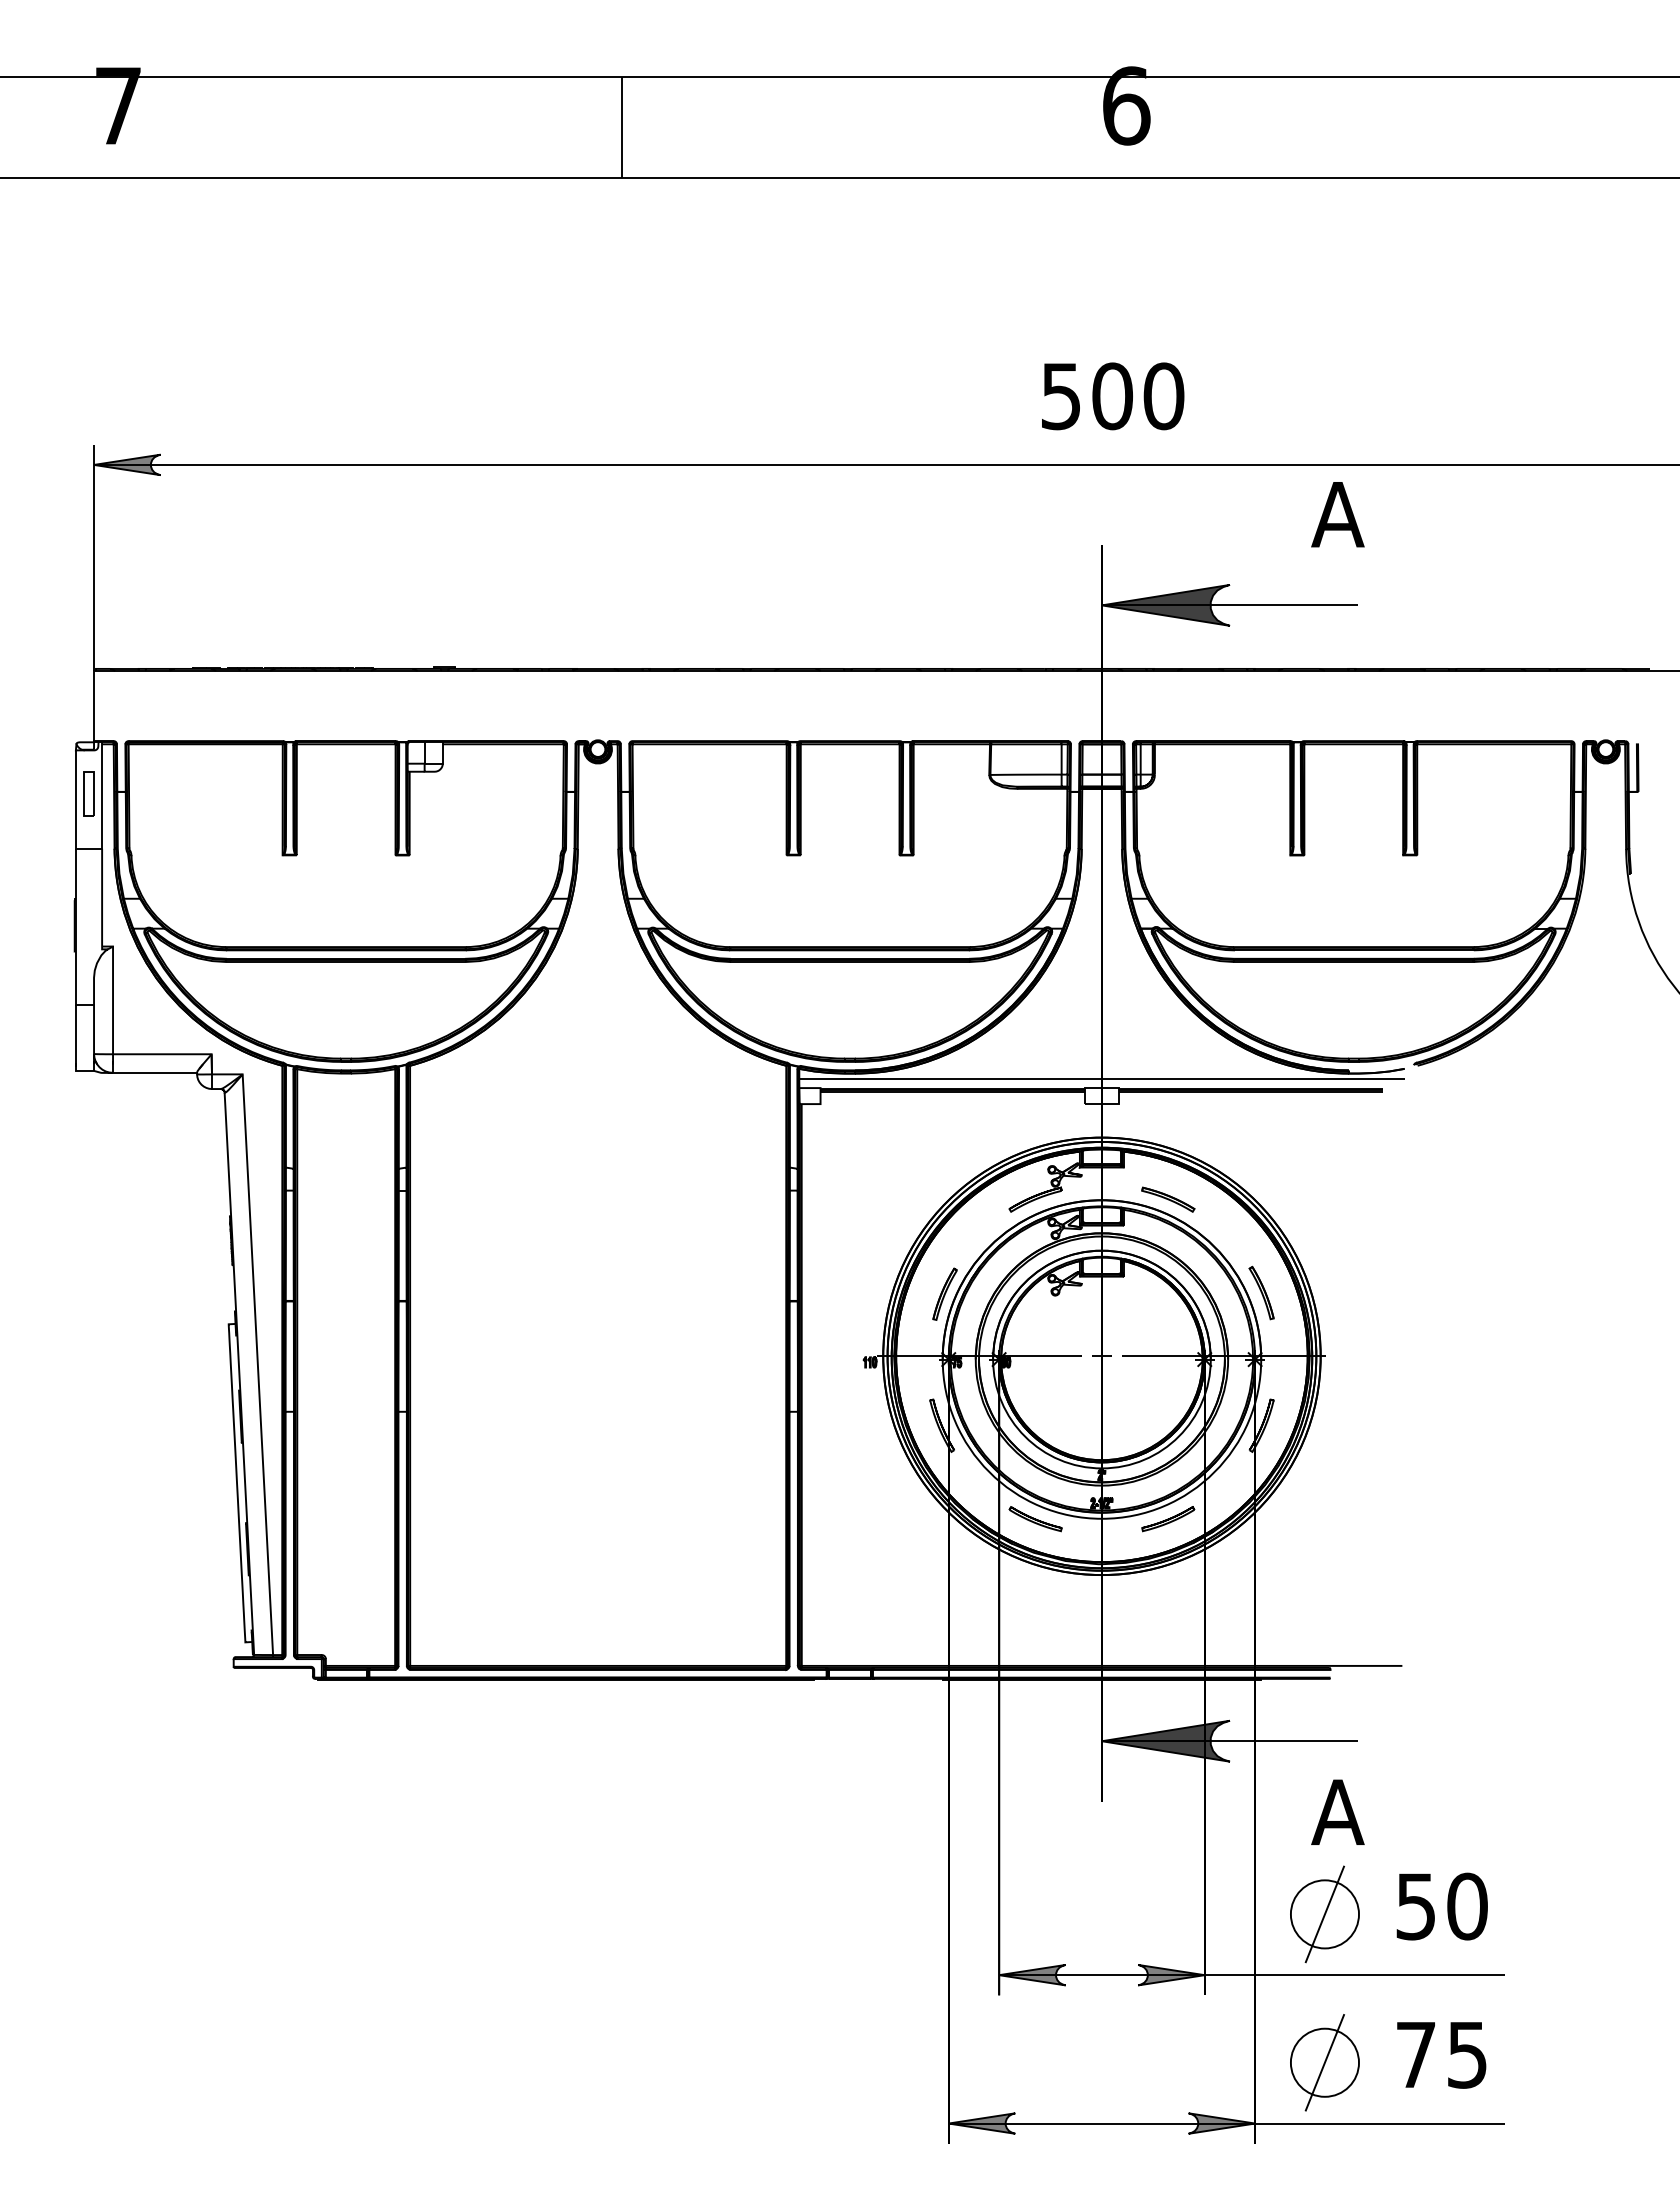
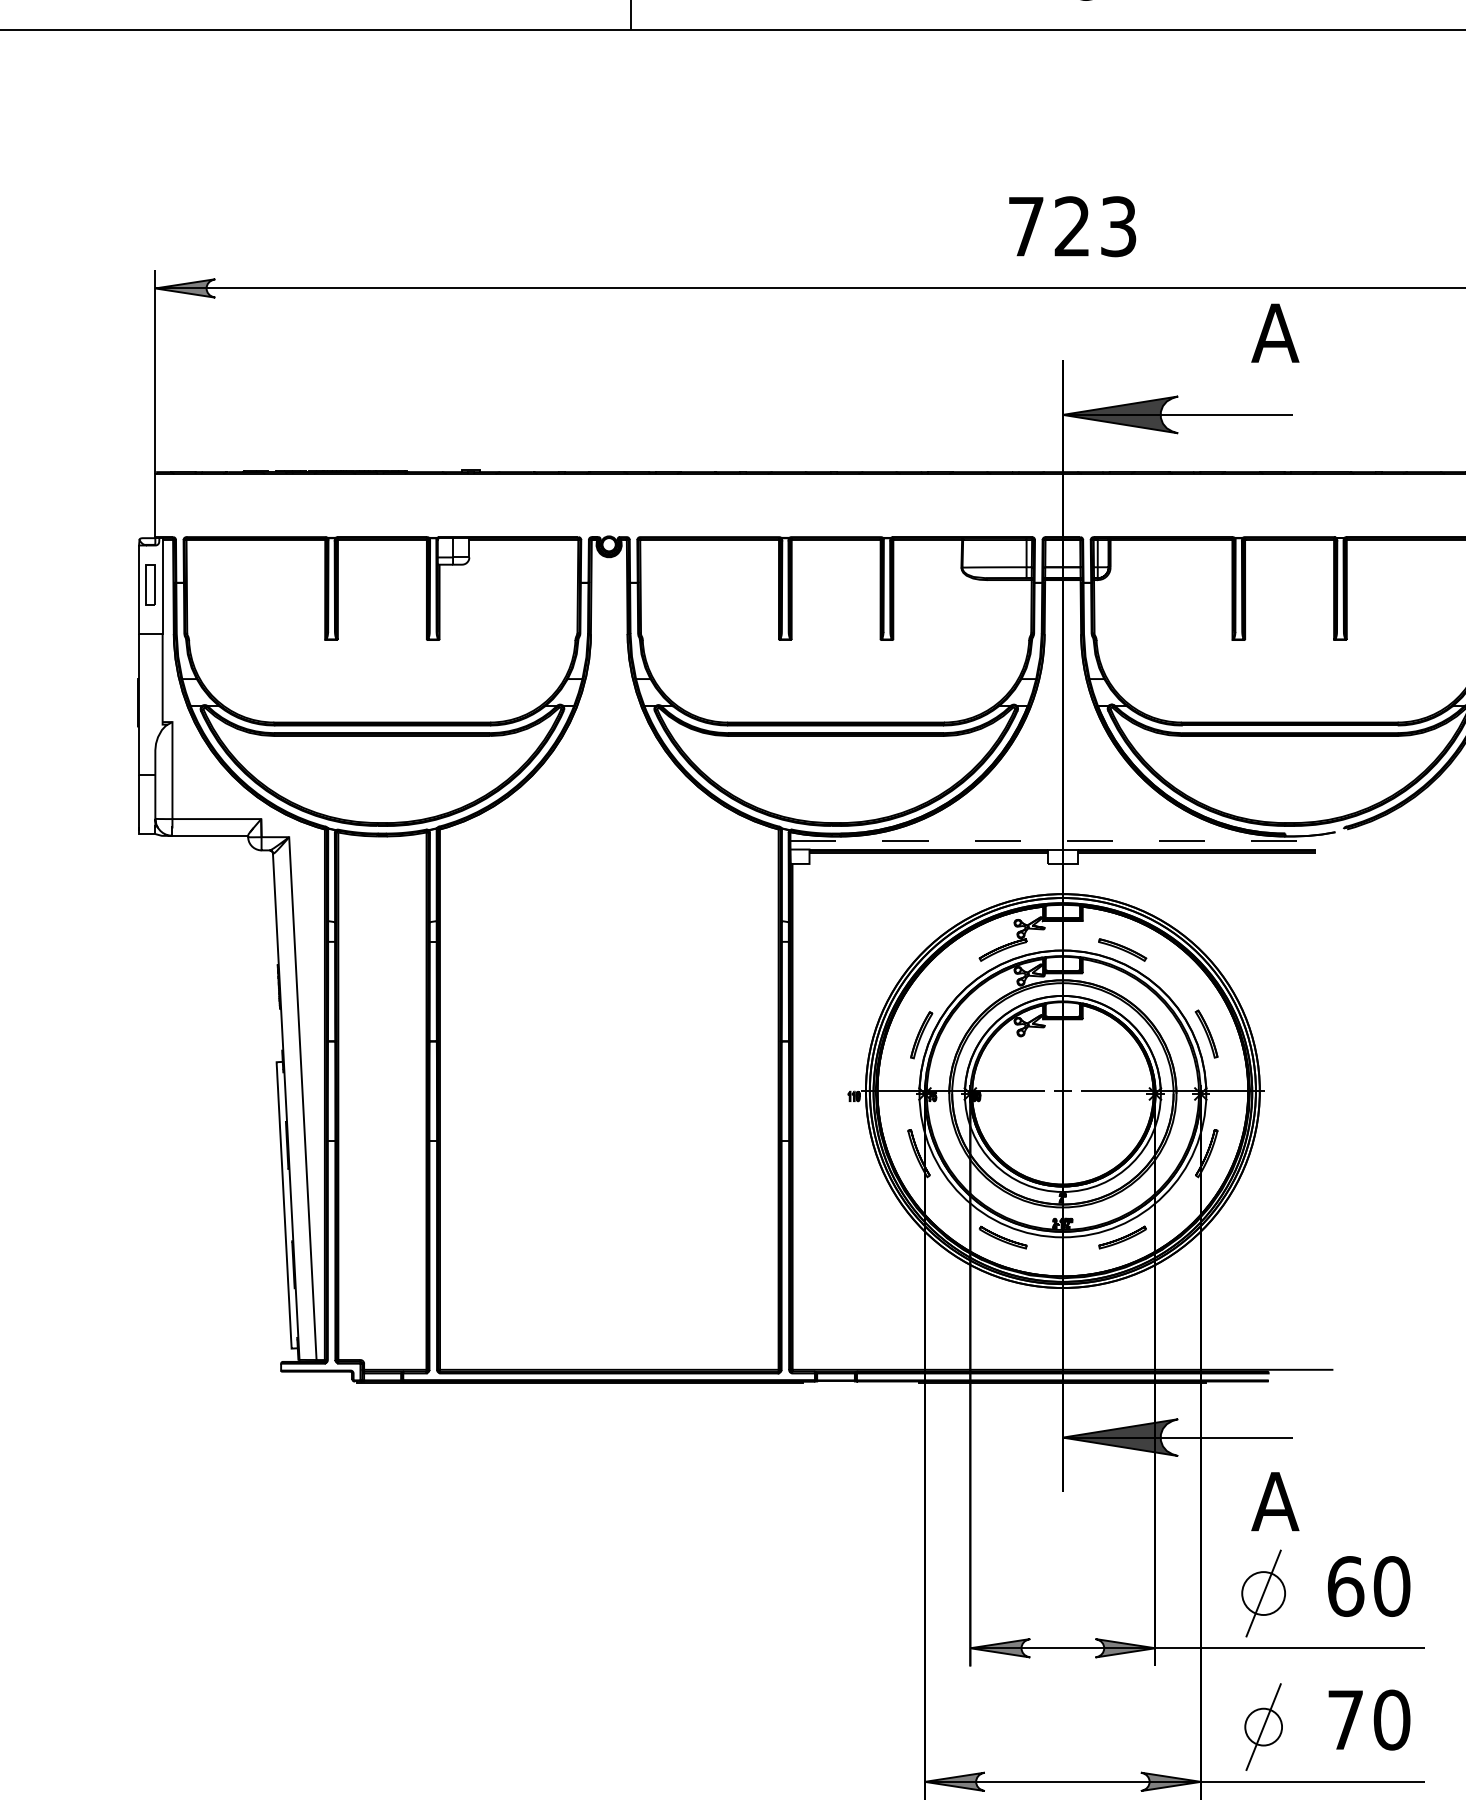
text: (1113, 396) -> (1073, 226), 500 -> 723
line: (1101, 1078) -> (1062, 840), solid -> dashed
text: (1416, 1906) -> (1346, 1586), 50 -> 60
circle: (1324, 1914) -> (1263, 1593), size x0.7
text: (1467, 2054) -> (1392, 1719), 75 -> 70
circle: (1324, 2062) -> (1263, 1726), size x0.6

